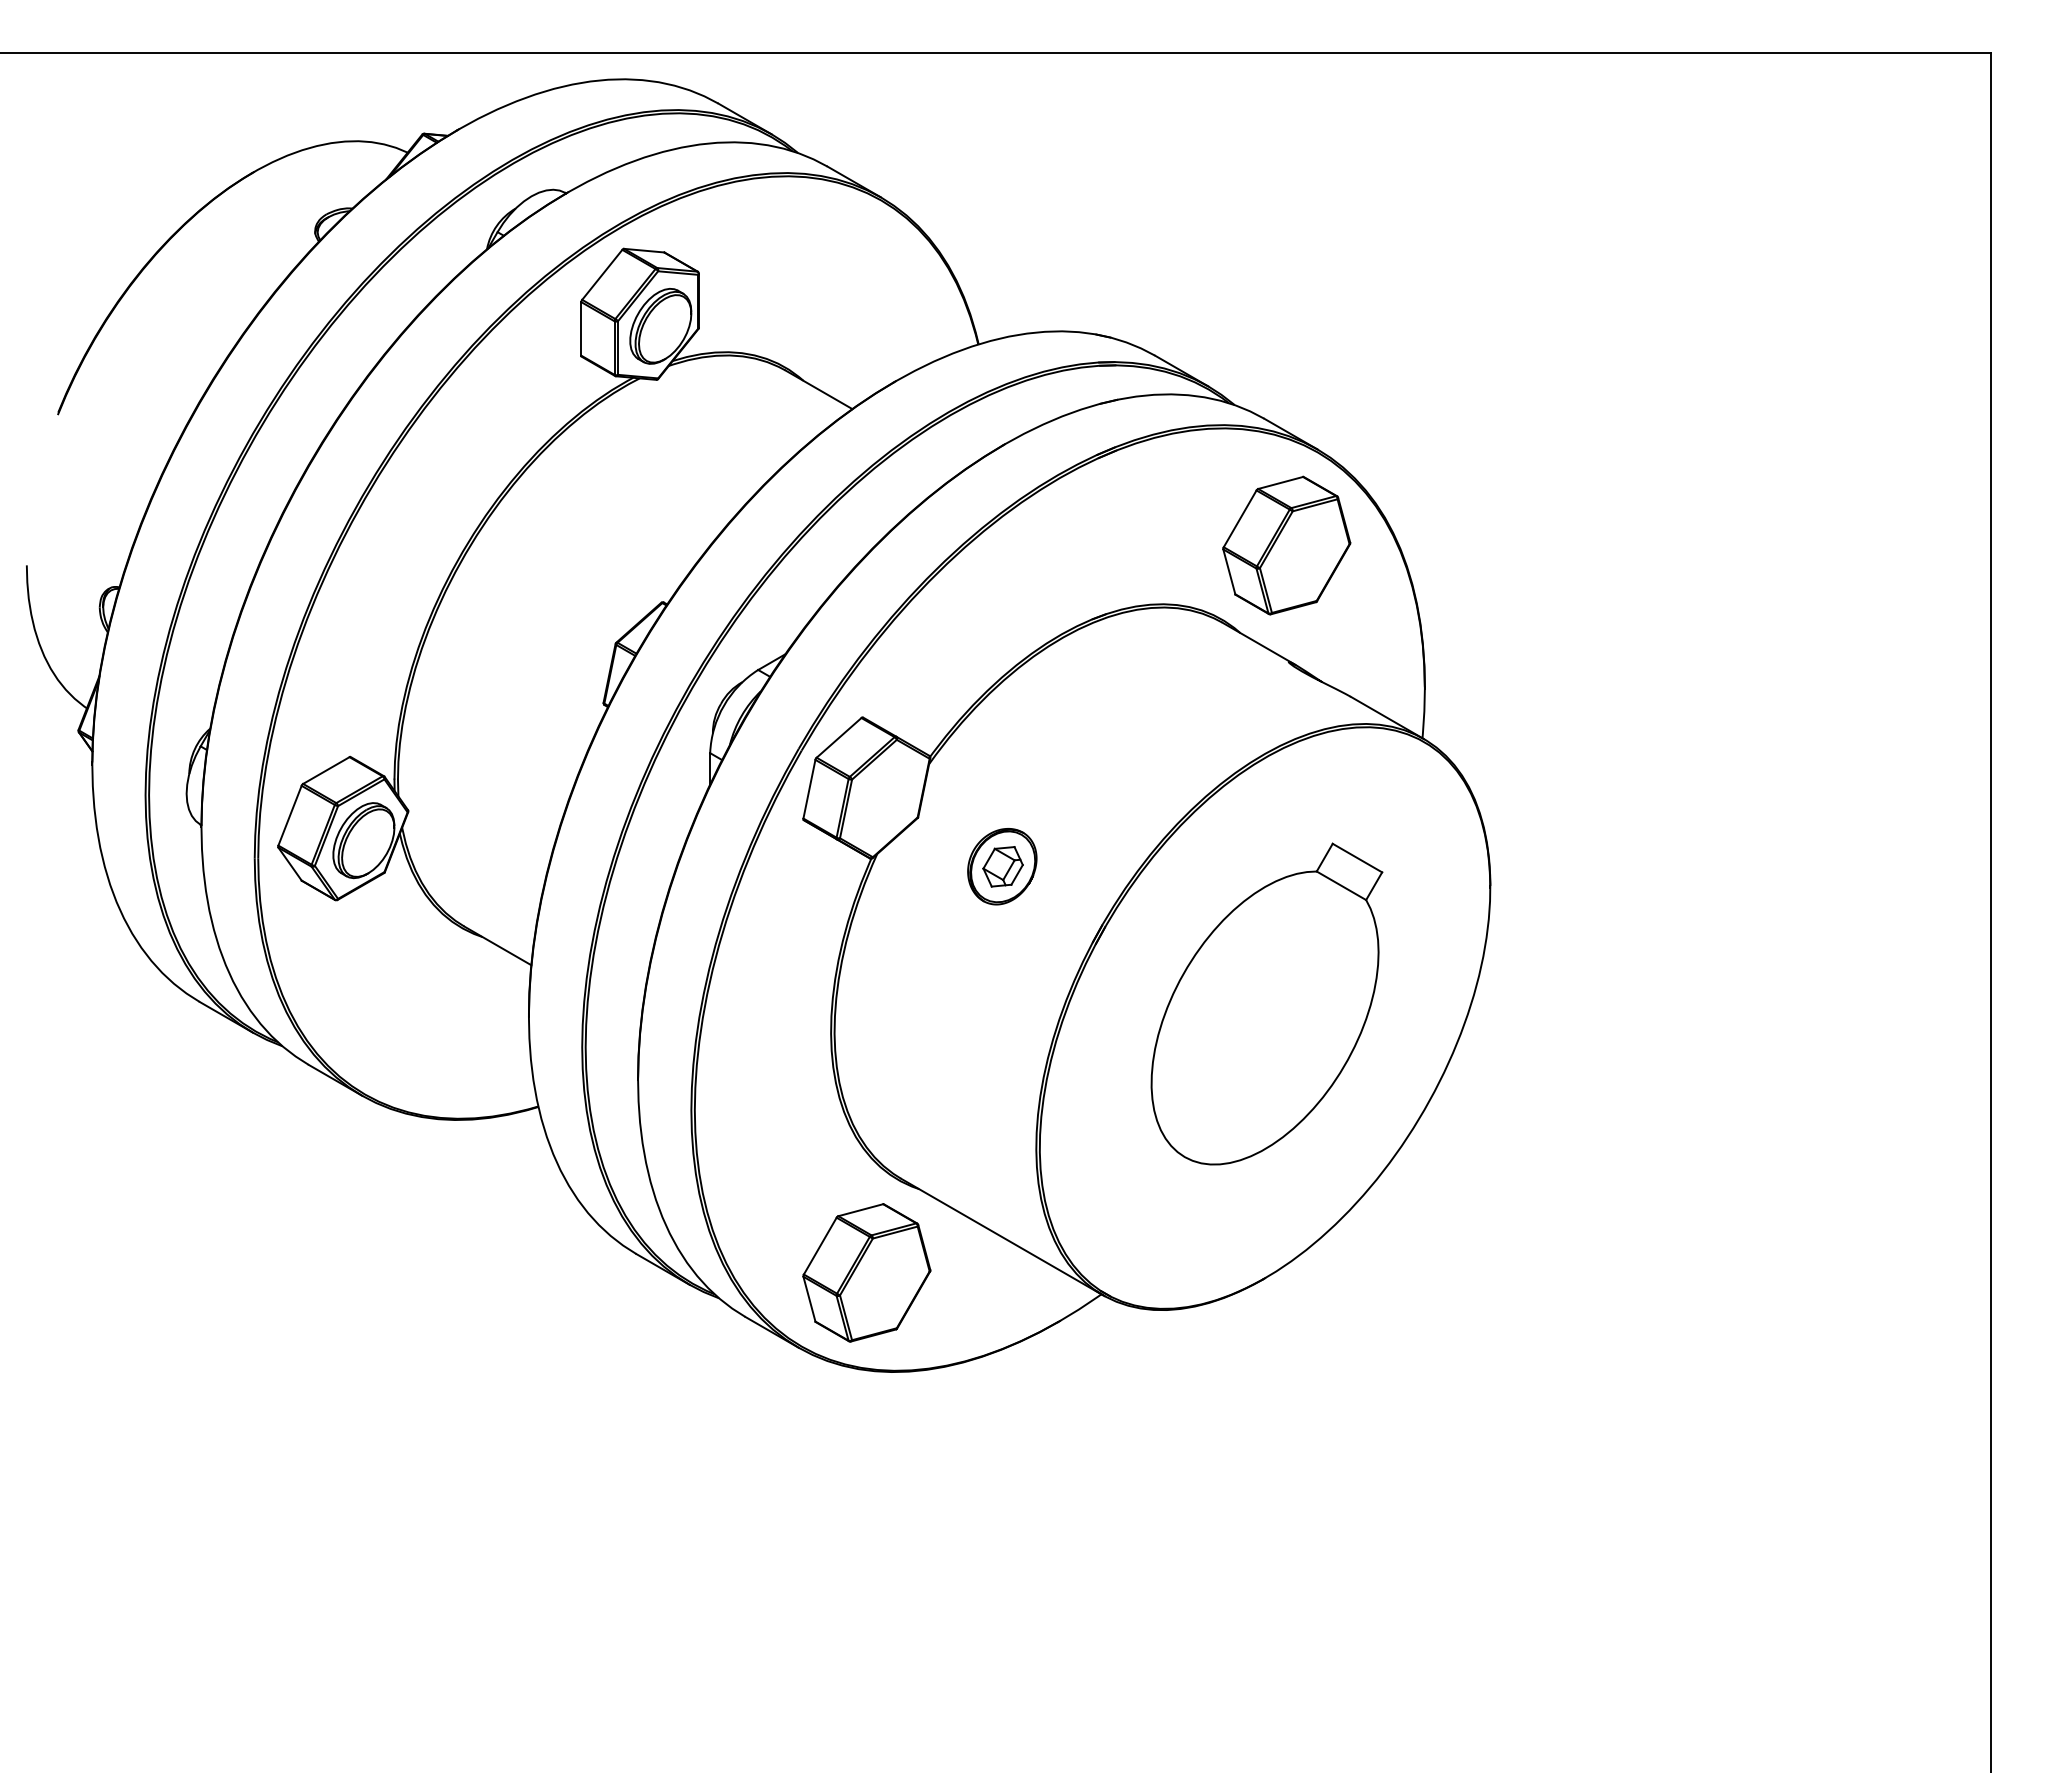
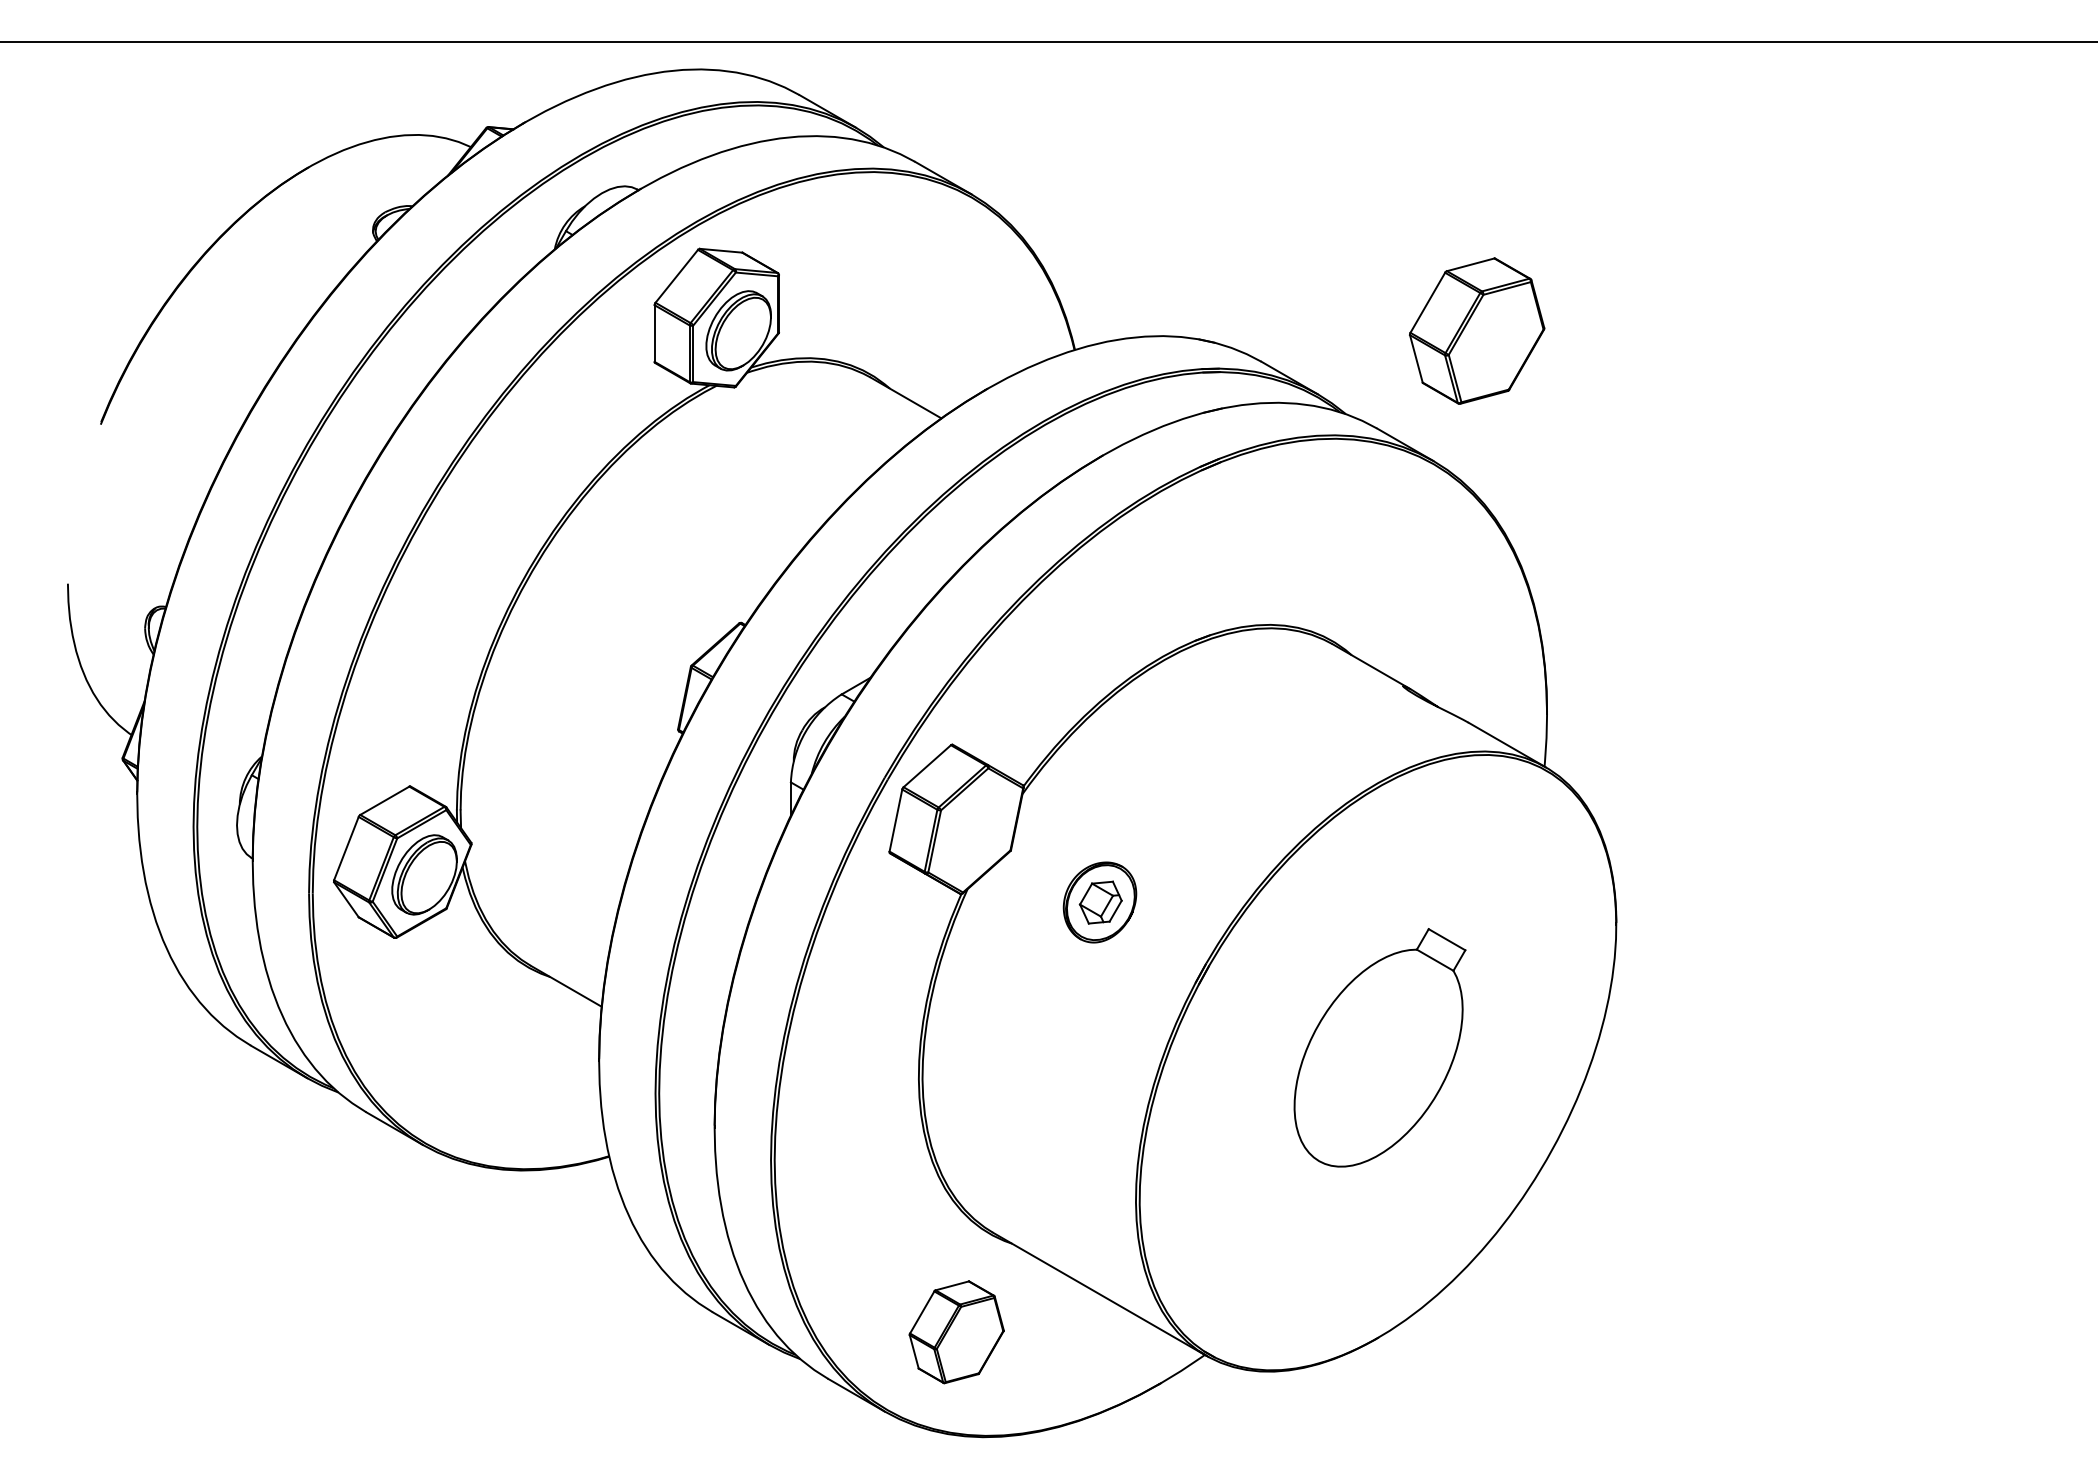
part: (1286, 545) -> (1476, 330), moved
part: (1266, 1003) -> (1379, 1047), size x0.7
part: (866, 1272) -> (956, 1331), size x0.7

